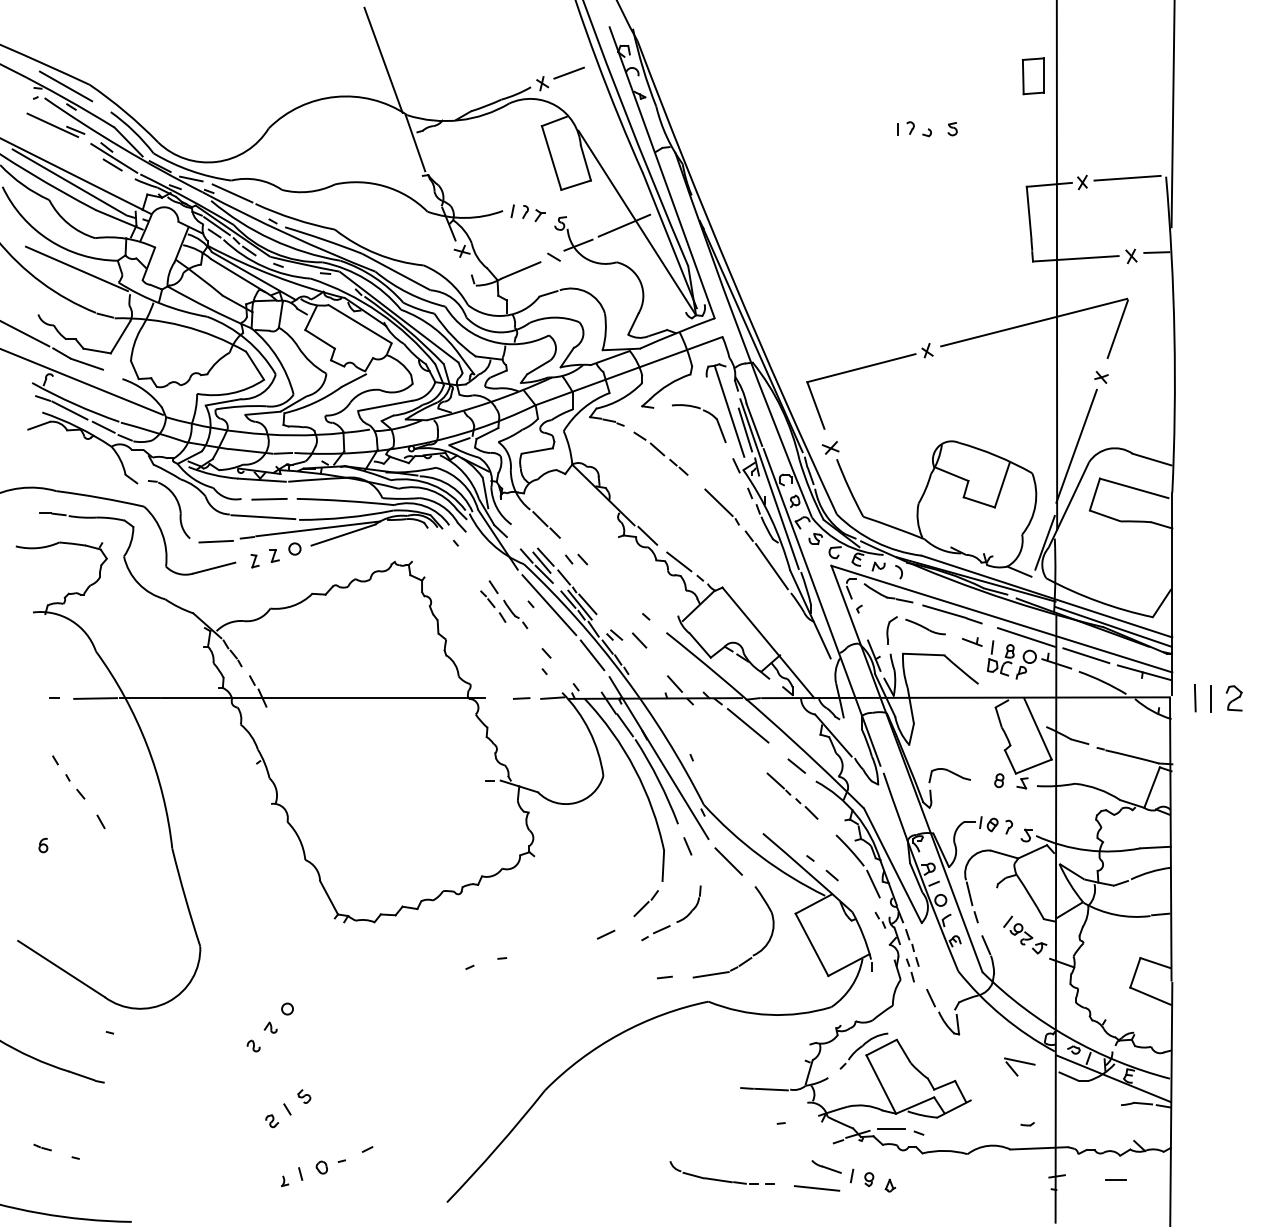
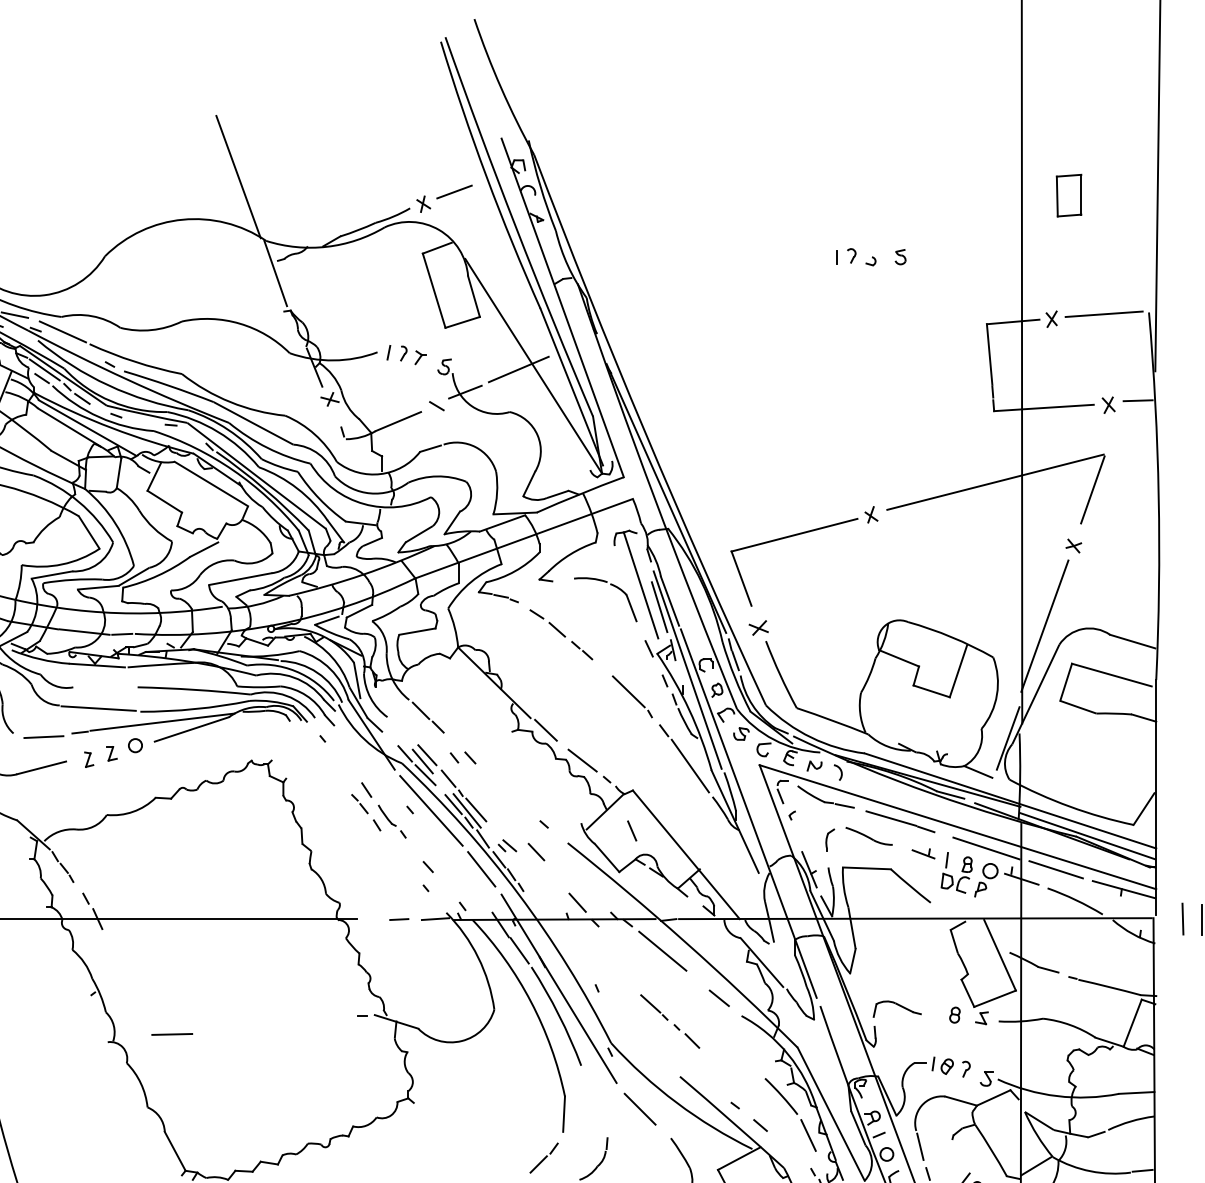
part: (1032, 76) -> (1068, 195), moved
line: (269, 499) -> (172, 1034), moved
part: (891, 630) -> (829, 840), size x0.7
part: (792, 795) -> (670, 1020), moved
line: (687, 846) -> (631, 831), moved

